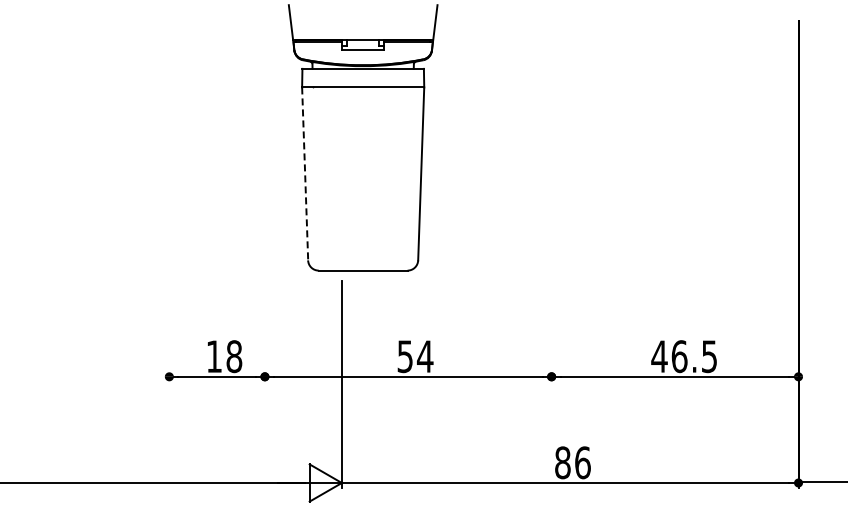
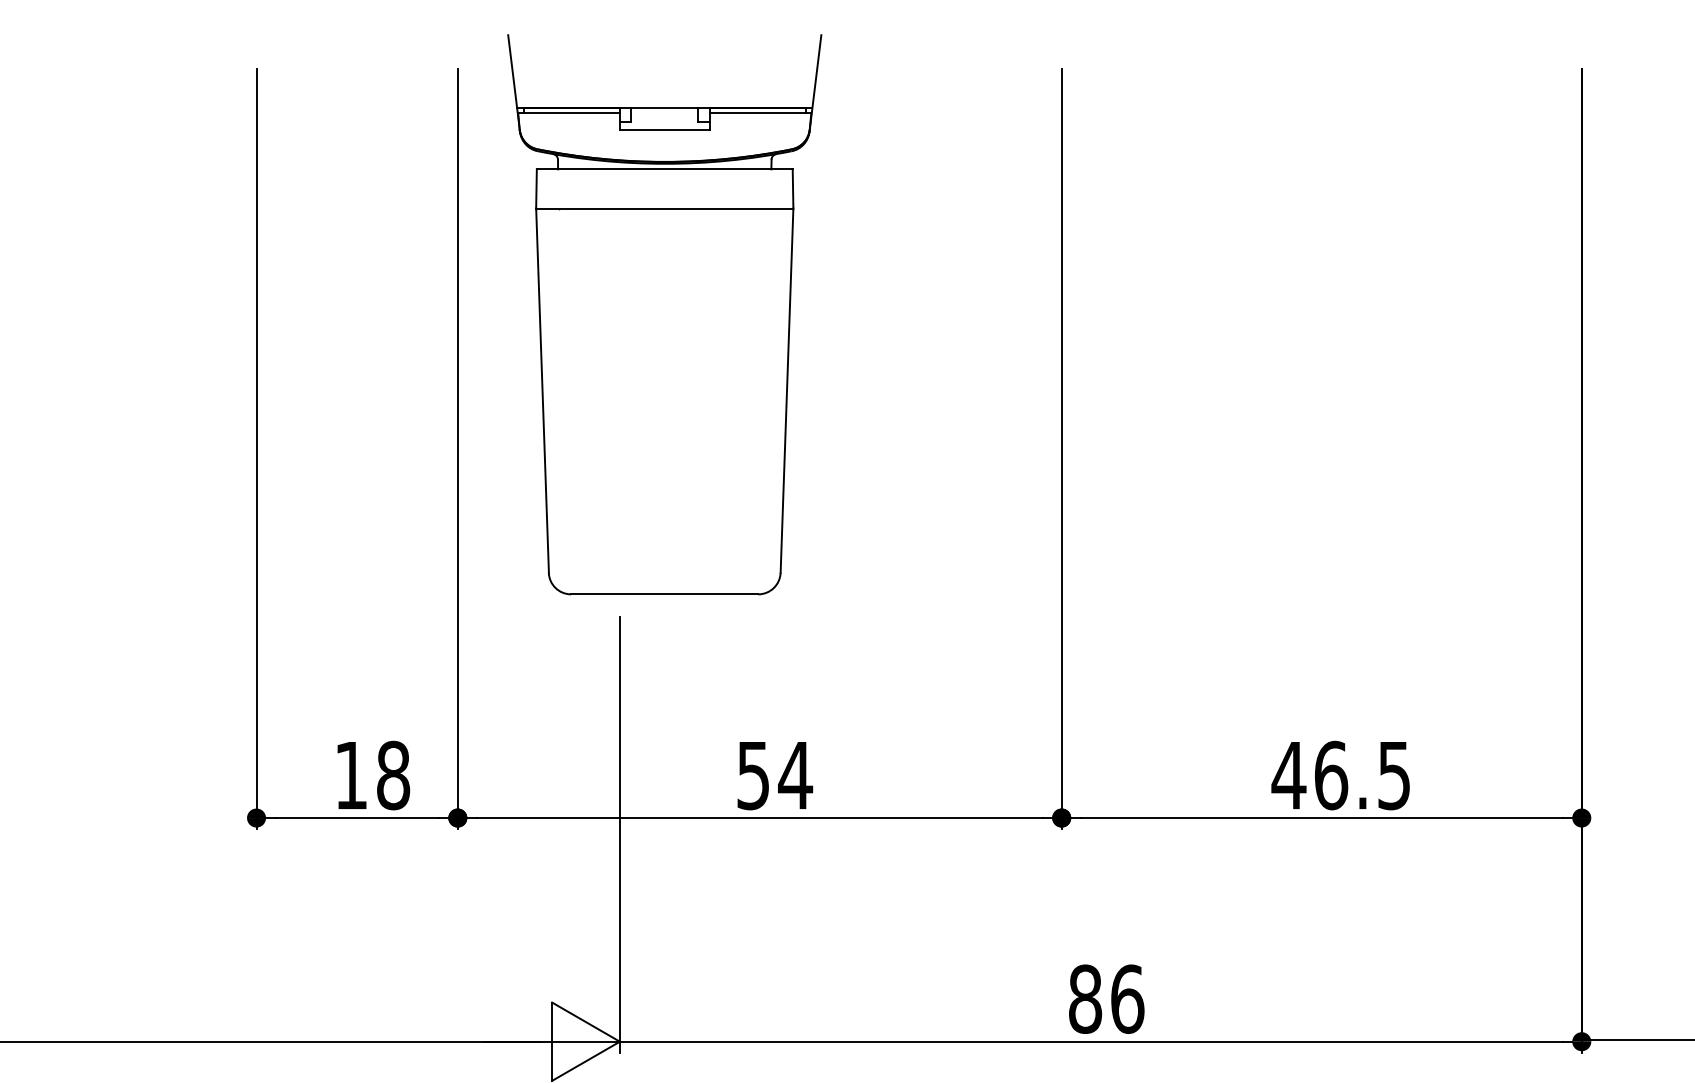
line: (305, 173) -> (543, 389), dashed -> solid
line: (169, 201) -> (256, 448), added
line: (264, 201) -> (456, 448), added
line: (551, 201) -> (1061, 448), added

